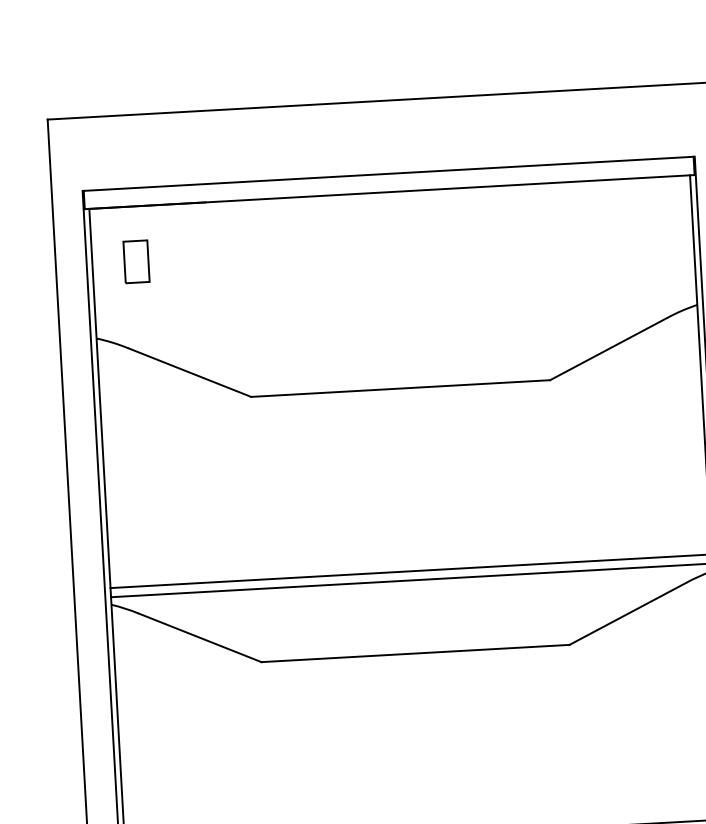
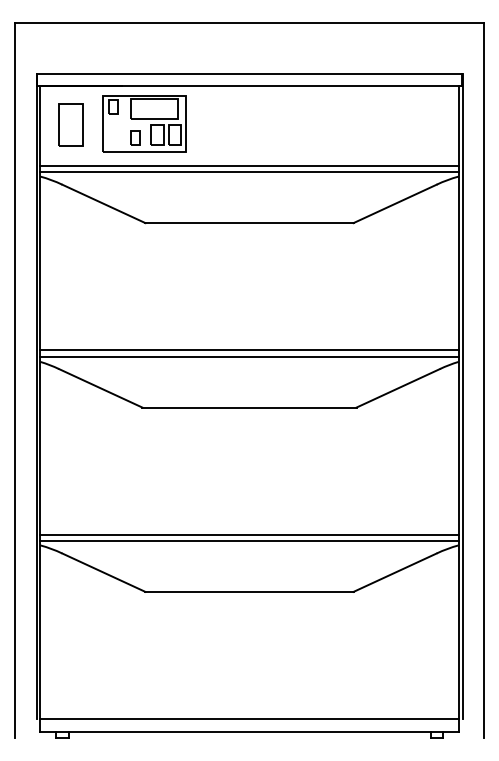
part: (241, 253) -> (144, 123), added
part: (135, 261) -> (70, 124), size x1.43
line: (396, 305) -> (249, 165), added
line: (396, 315) -> (249, 172), added

